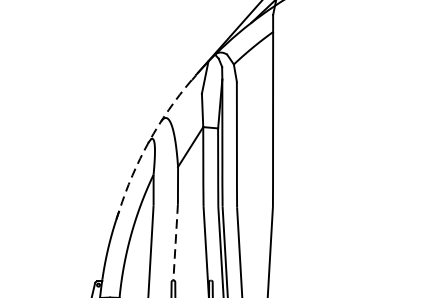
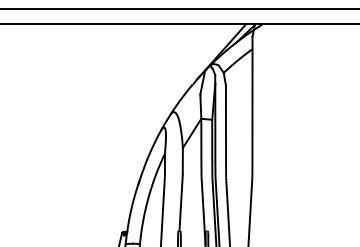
arc: (148, 141) -> (161, 129), dashed -> solid
line: (176, 242) -> (181, 203), dashed -> solid

